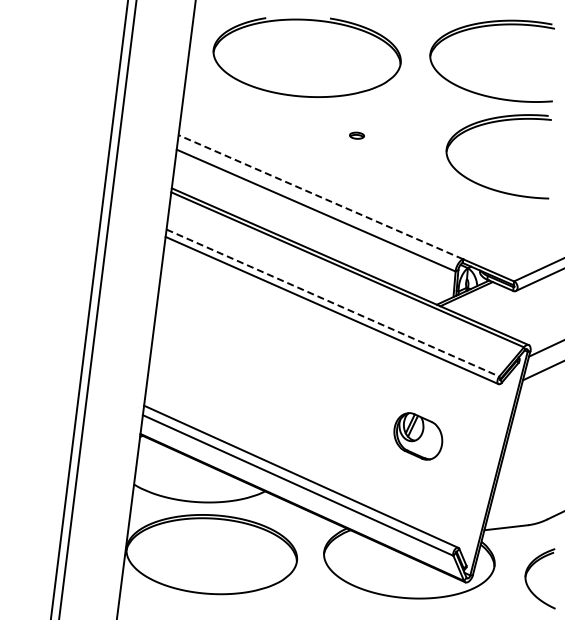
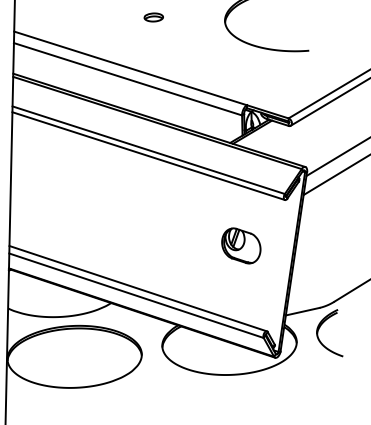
part: (356, 135) -> (153, 17), size x1.67
line: (320, 196) -> (130, 67), dashed -> solid
line: (332, 303) -> (148, 150), dashed -> solid
part: (418, 436) -> (241, 245), moved
part: (527, 574) -> (318, 331), moved

